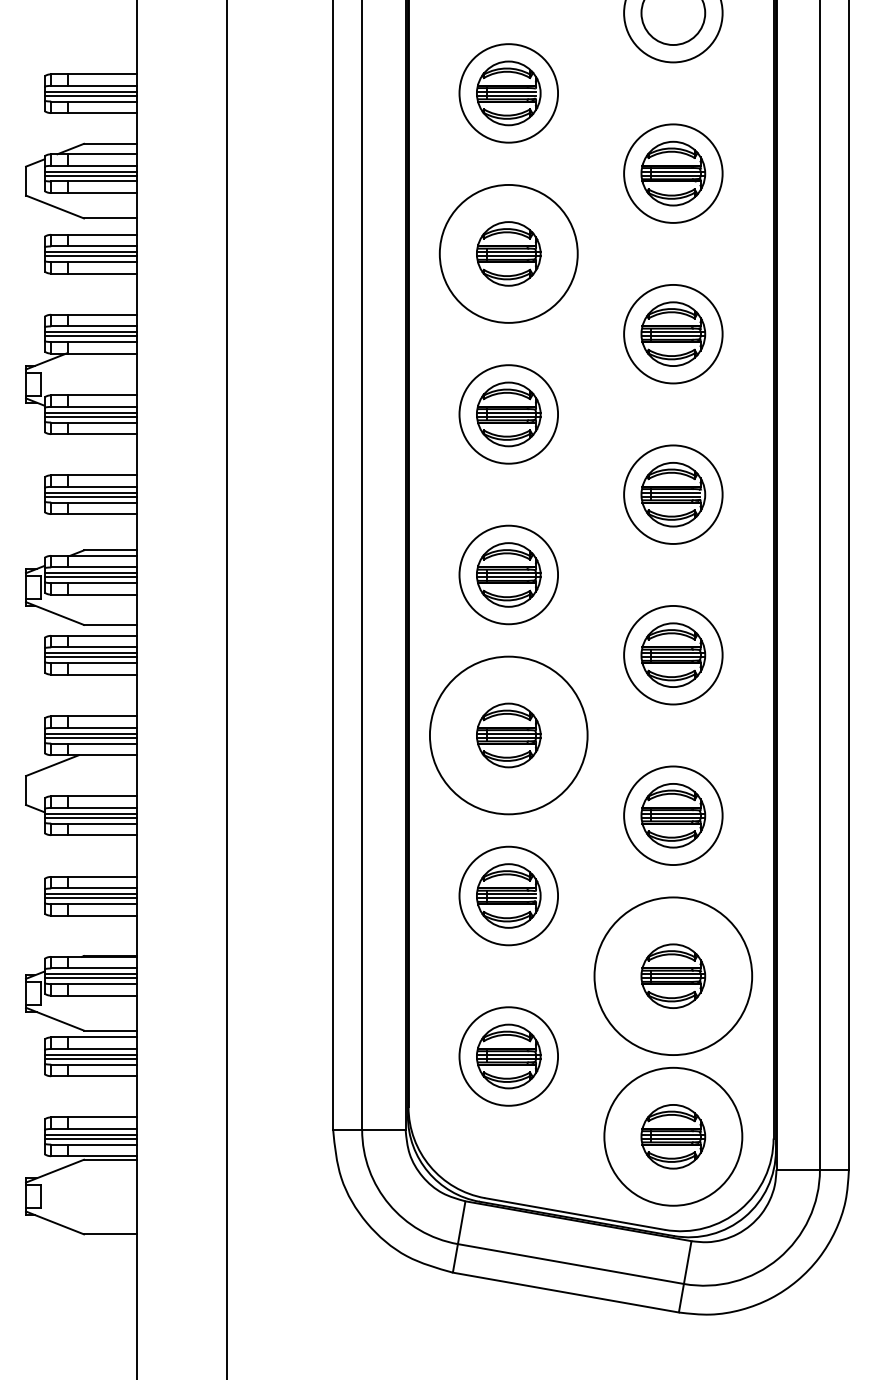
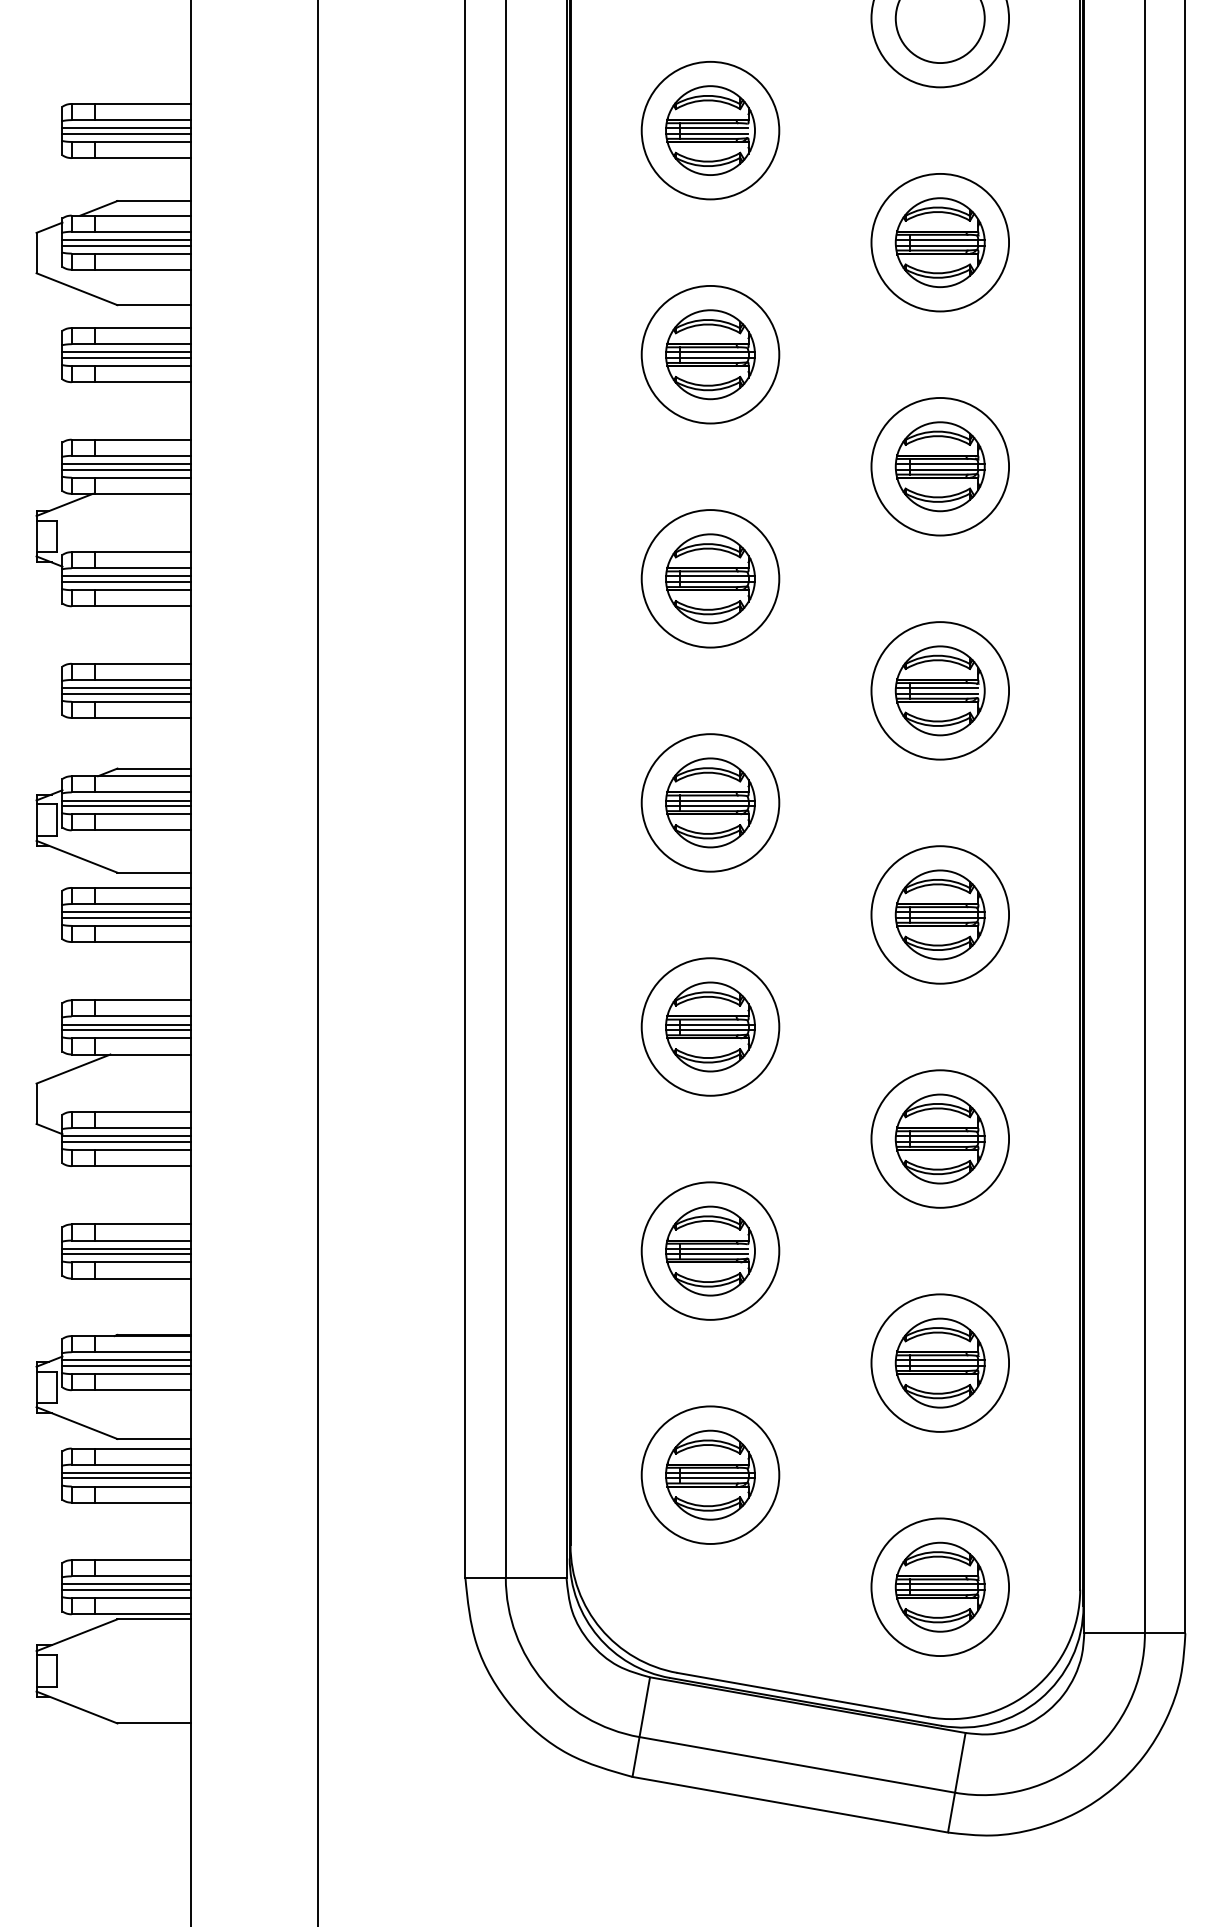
circle: (508, 253) -> (710, 354), size x0.71
circle: (508, 735) -> (710, 1026), size x0.62
circle: (673, 975) -> (940, 1362), size x0.62
circle: (673, 1136) -> (940, 1587), size x0.71

